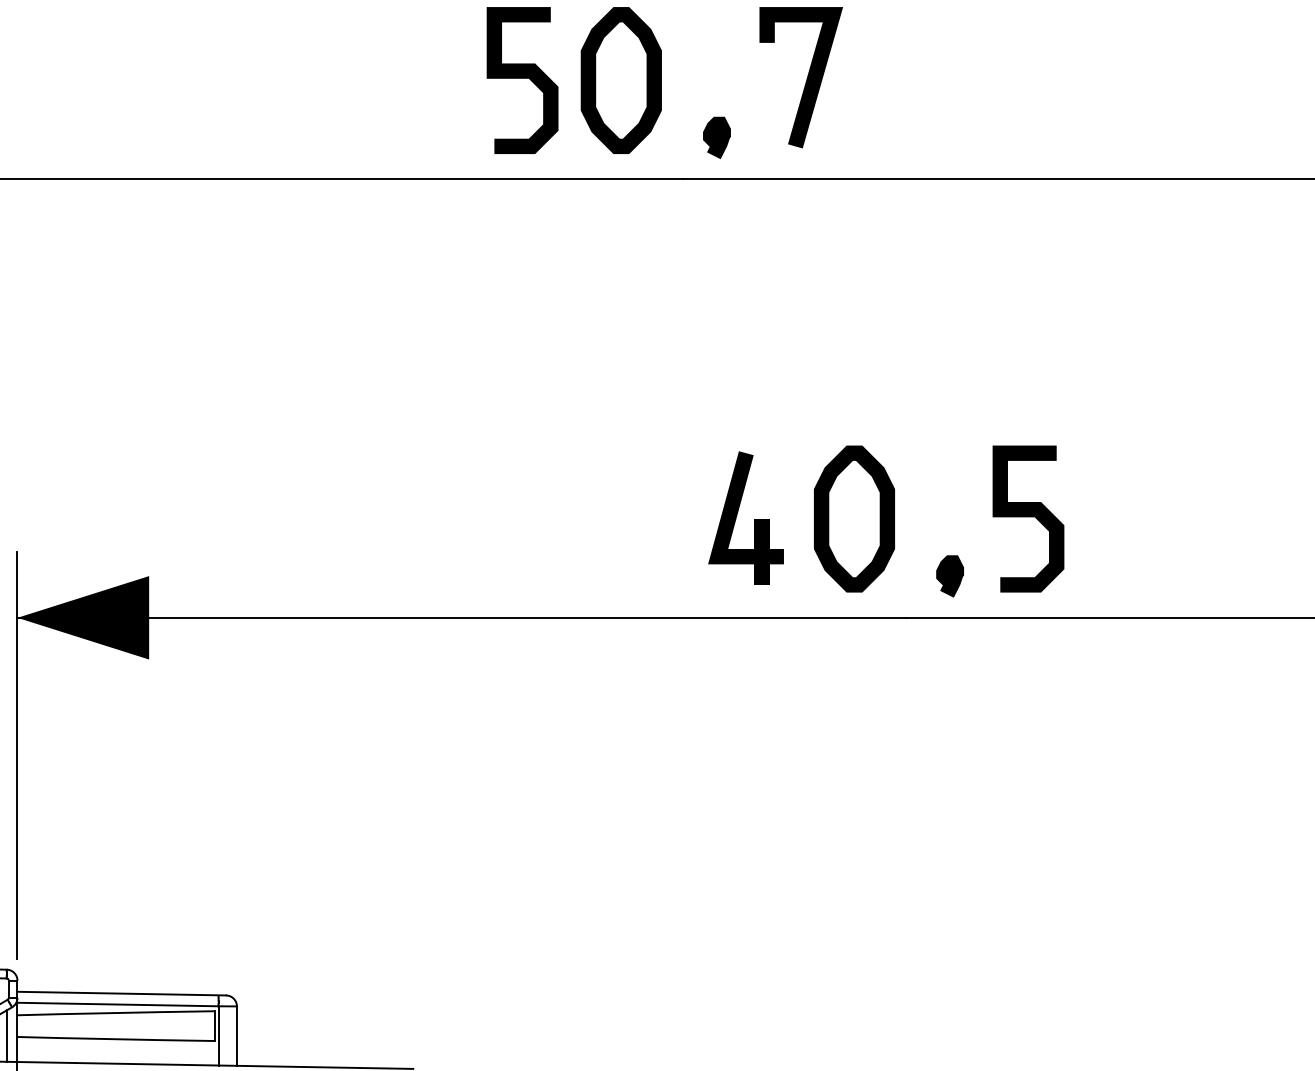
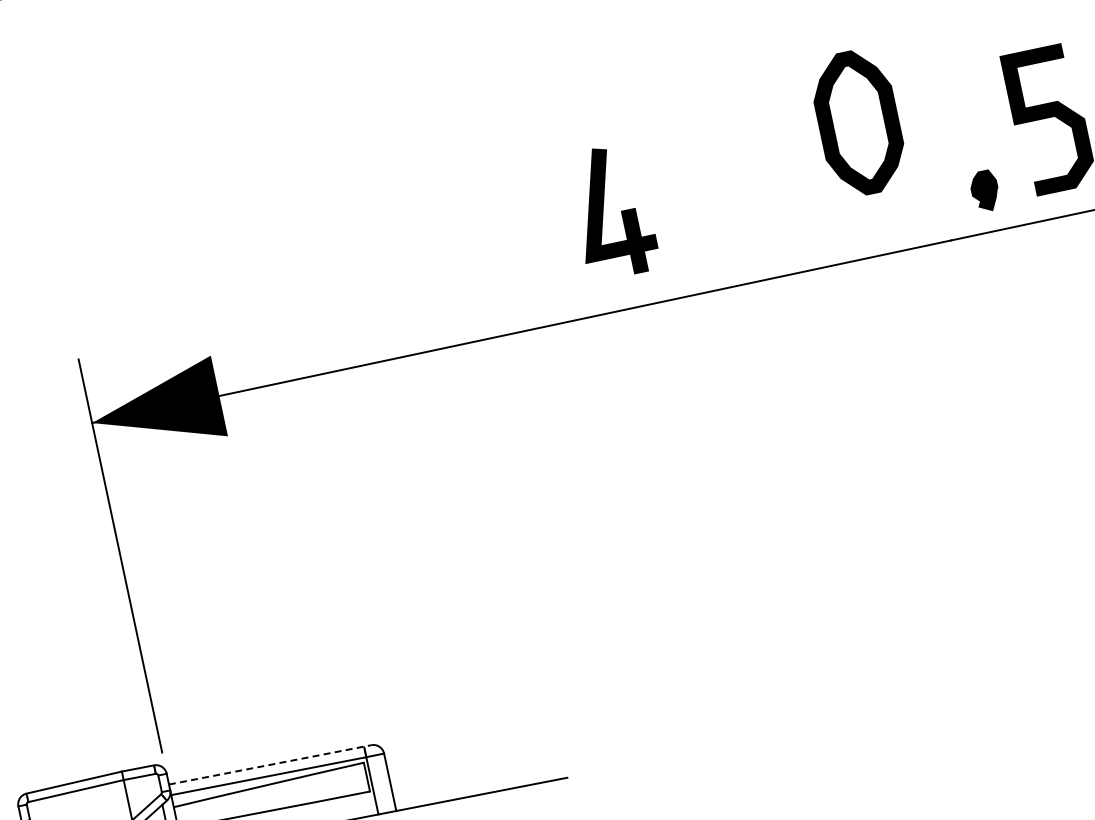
part: (737, 515) -> (603, 210), moved
part: (854, 518) -> (858, 122), moved
line: (122, 993) -> (270, 764), solid -> dashed

